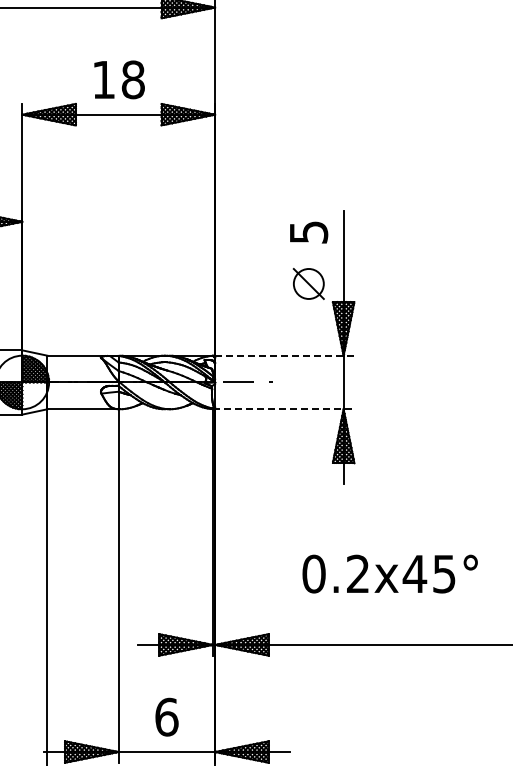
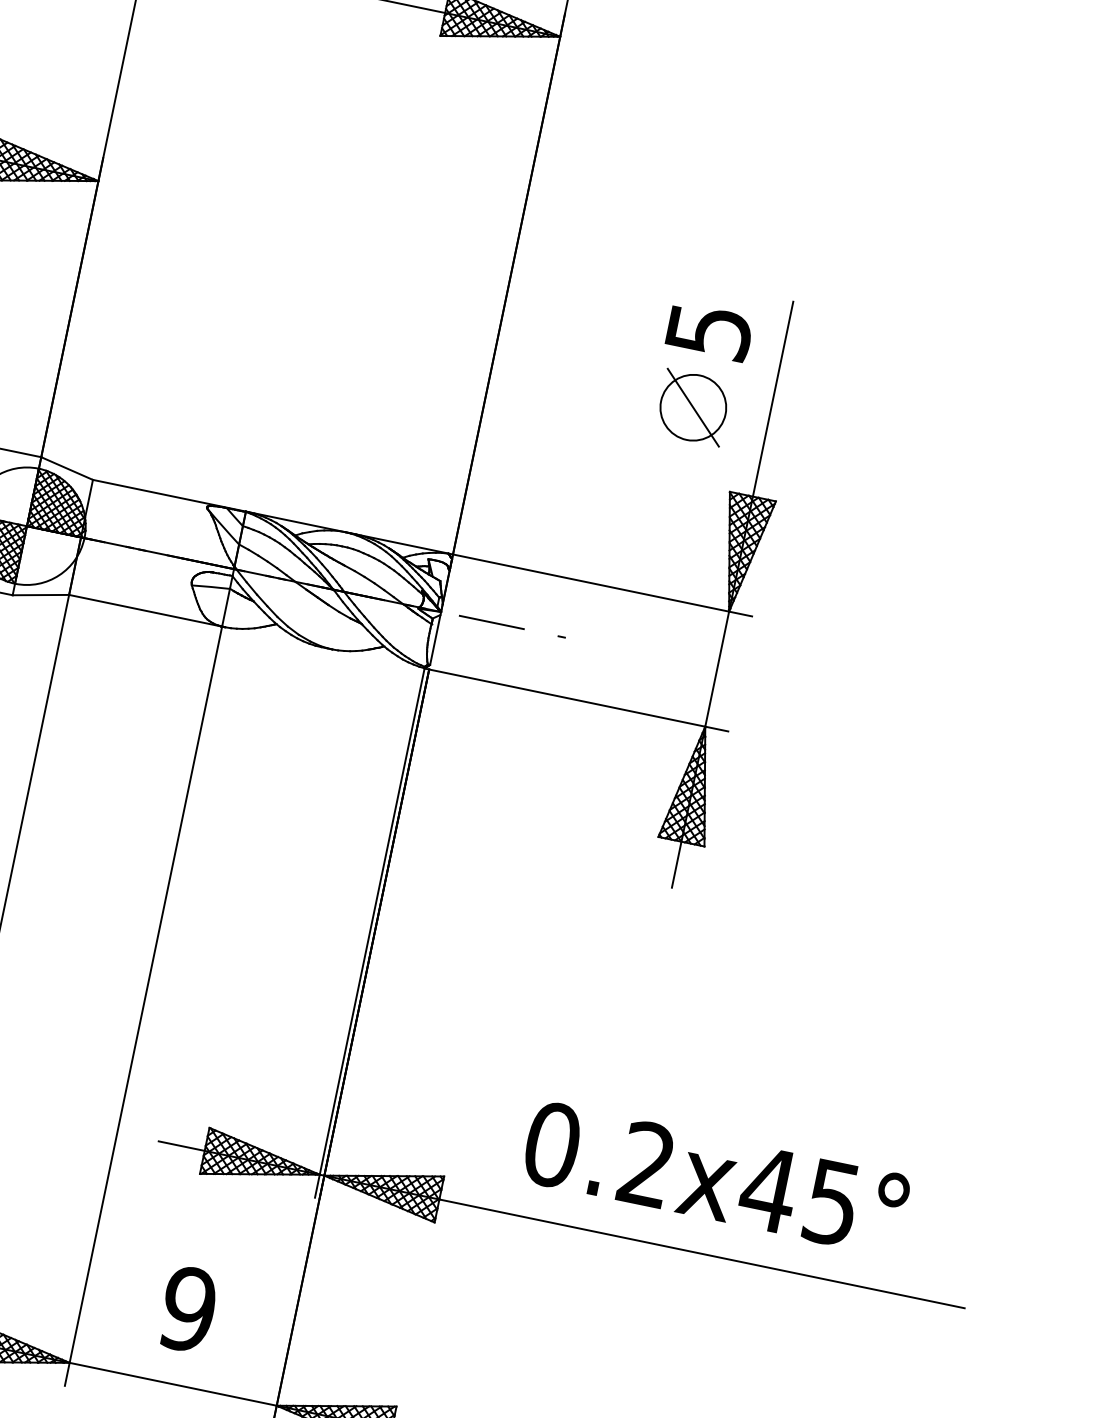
part: (308, 283) -> (692, 406), moved
line: (283, 355) -> (600, 584), dashed -> solid
line: (283, 409) -> (575, 700), dashed -> solid
text: (389, 573) -> (714, 1177), moved
text: (166, 716) -> (188, 1307), 6 -> 9

